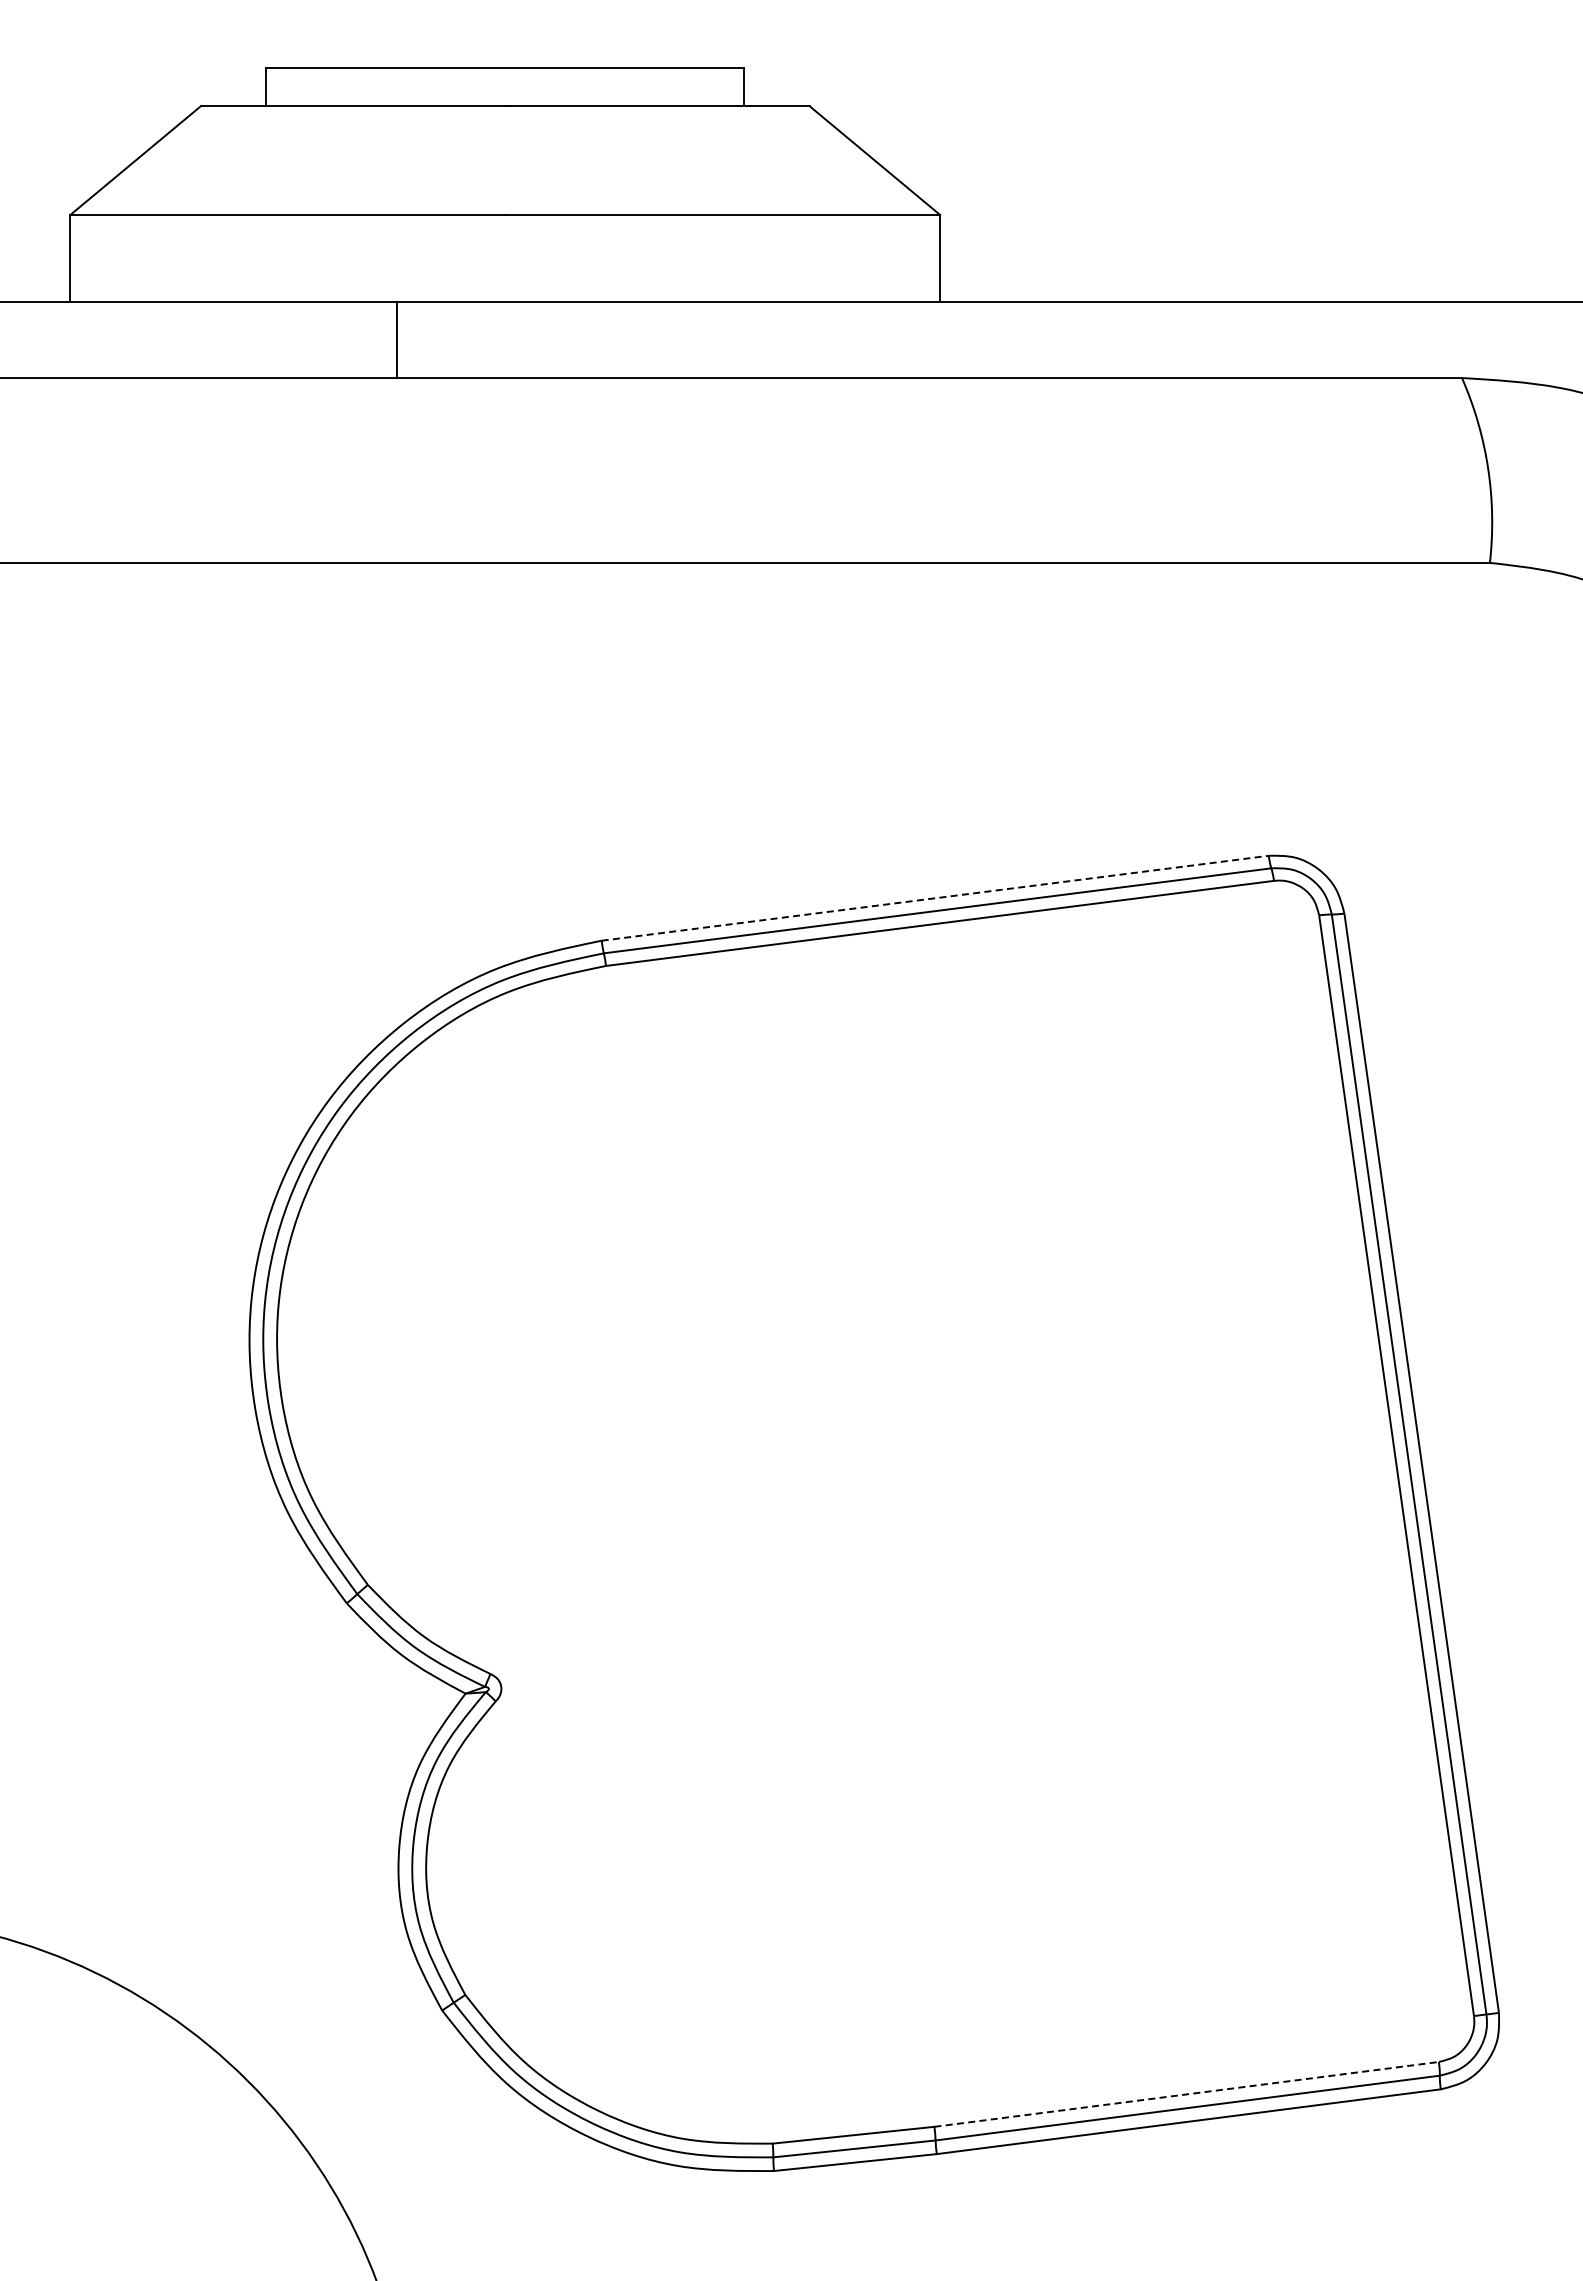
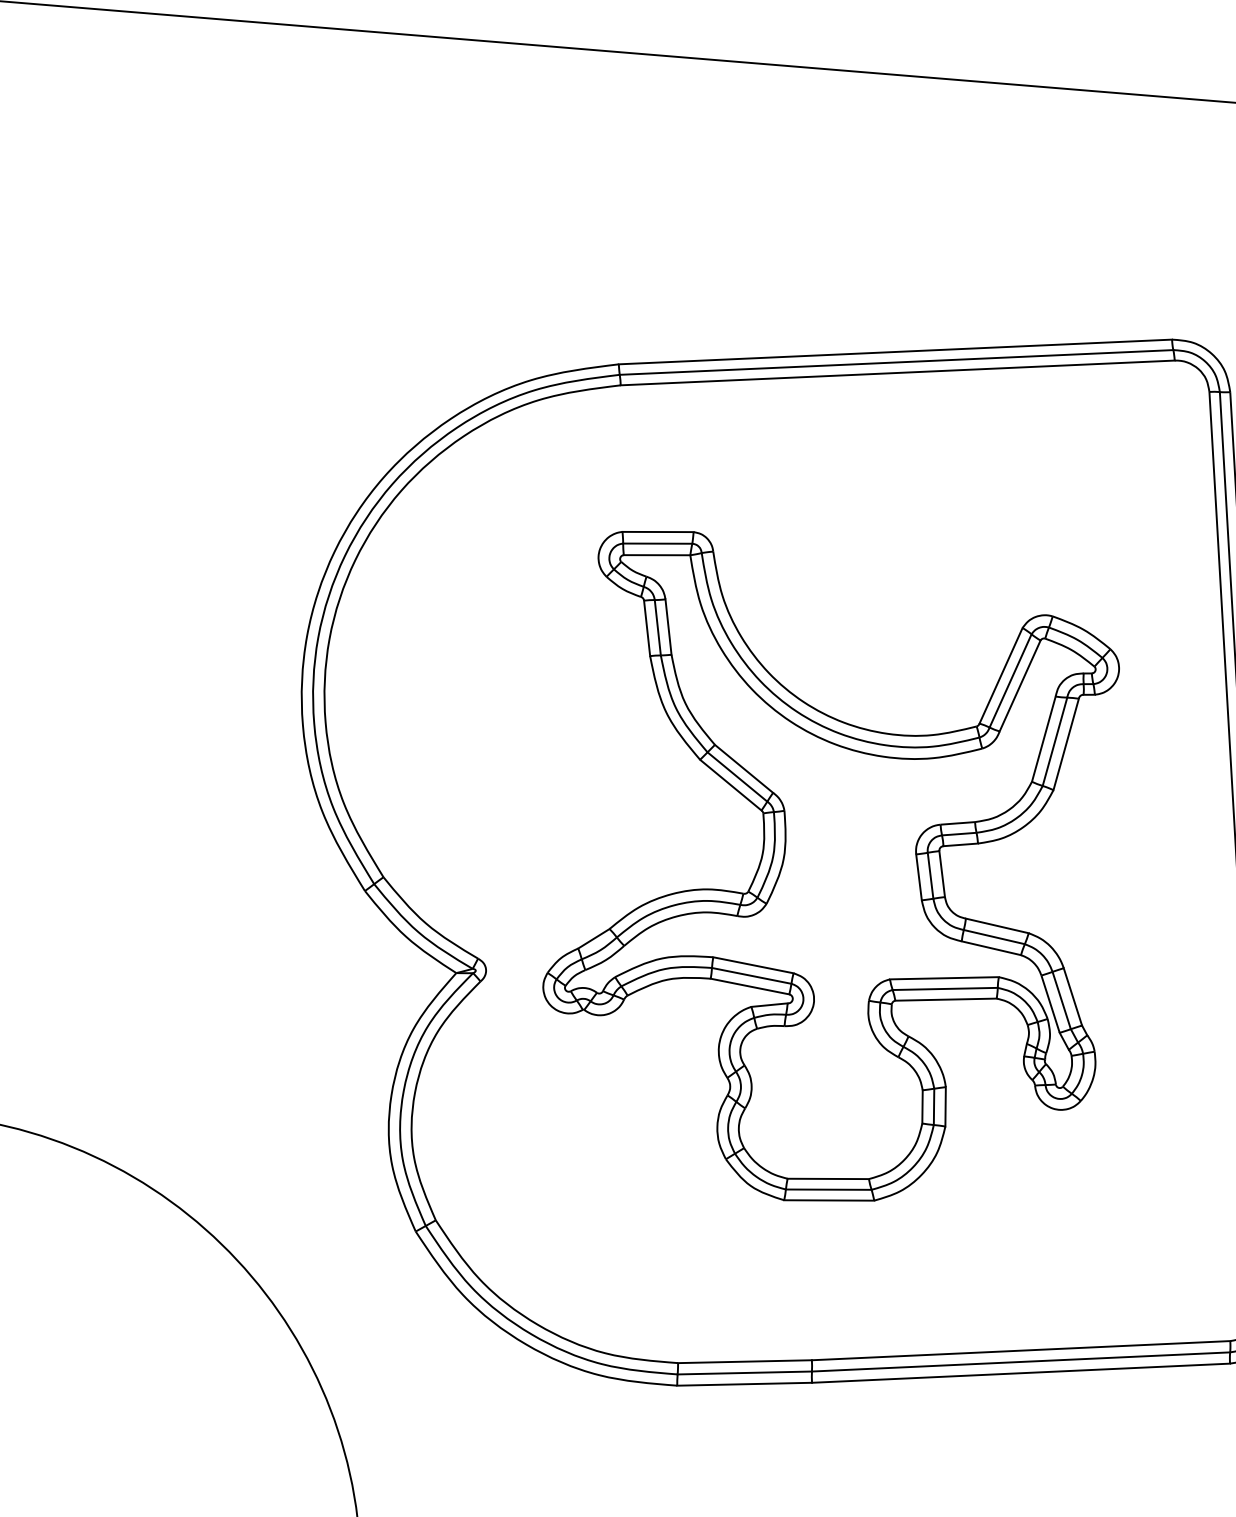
line: (935, 898) -> (895, 352), dashed -> solid
part: (910, 1535) -> (832, 873), added
line: (1187, 2094) -> (1021, 1350), dashed -> solid

